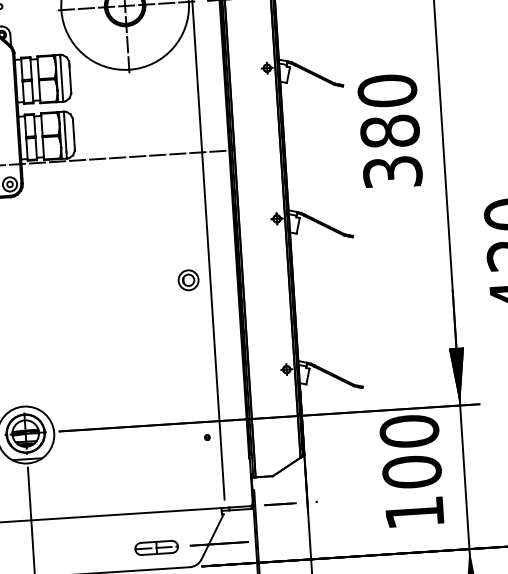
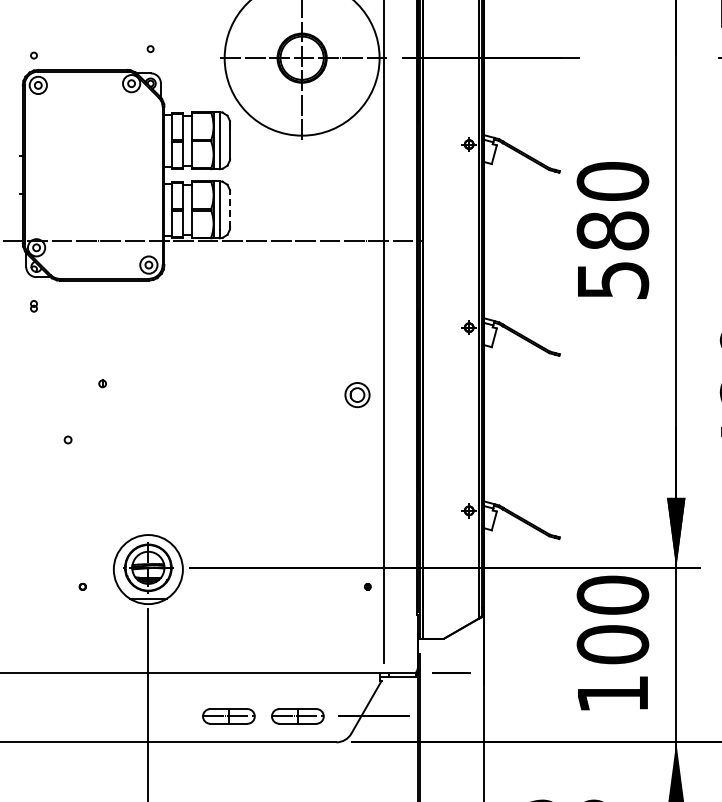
line: (74, 135) -> (230, 210), solid -> dashed
text: (392, 171) -> (612, 279), 380 -> 580
part: (99, 551) -> (228, 716), added

